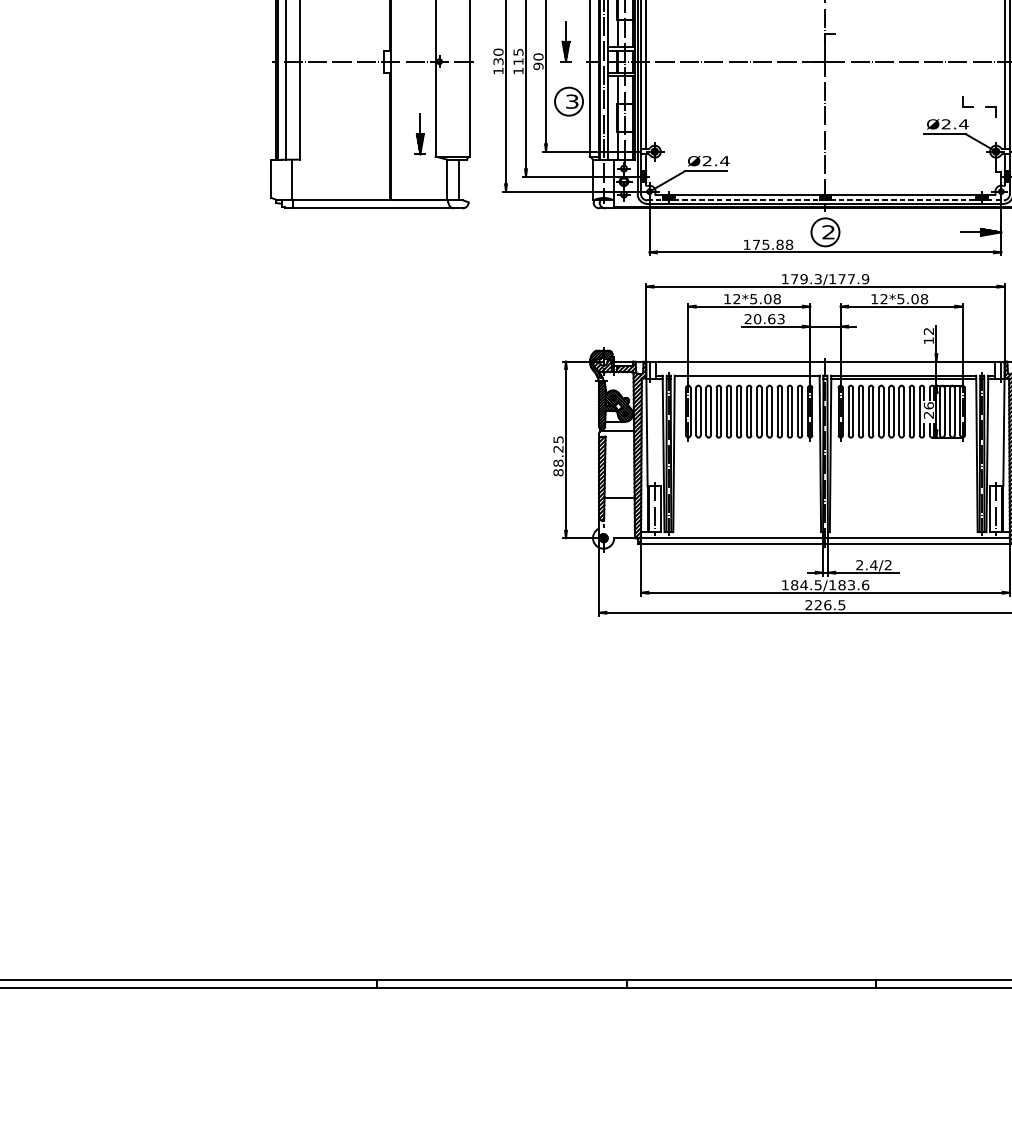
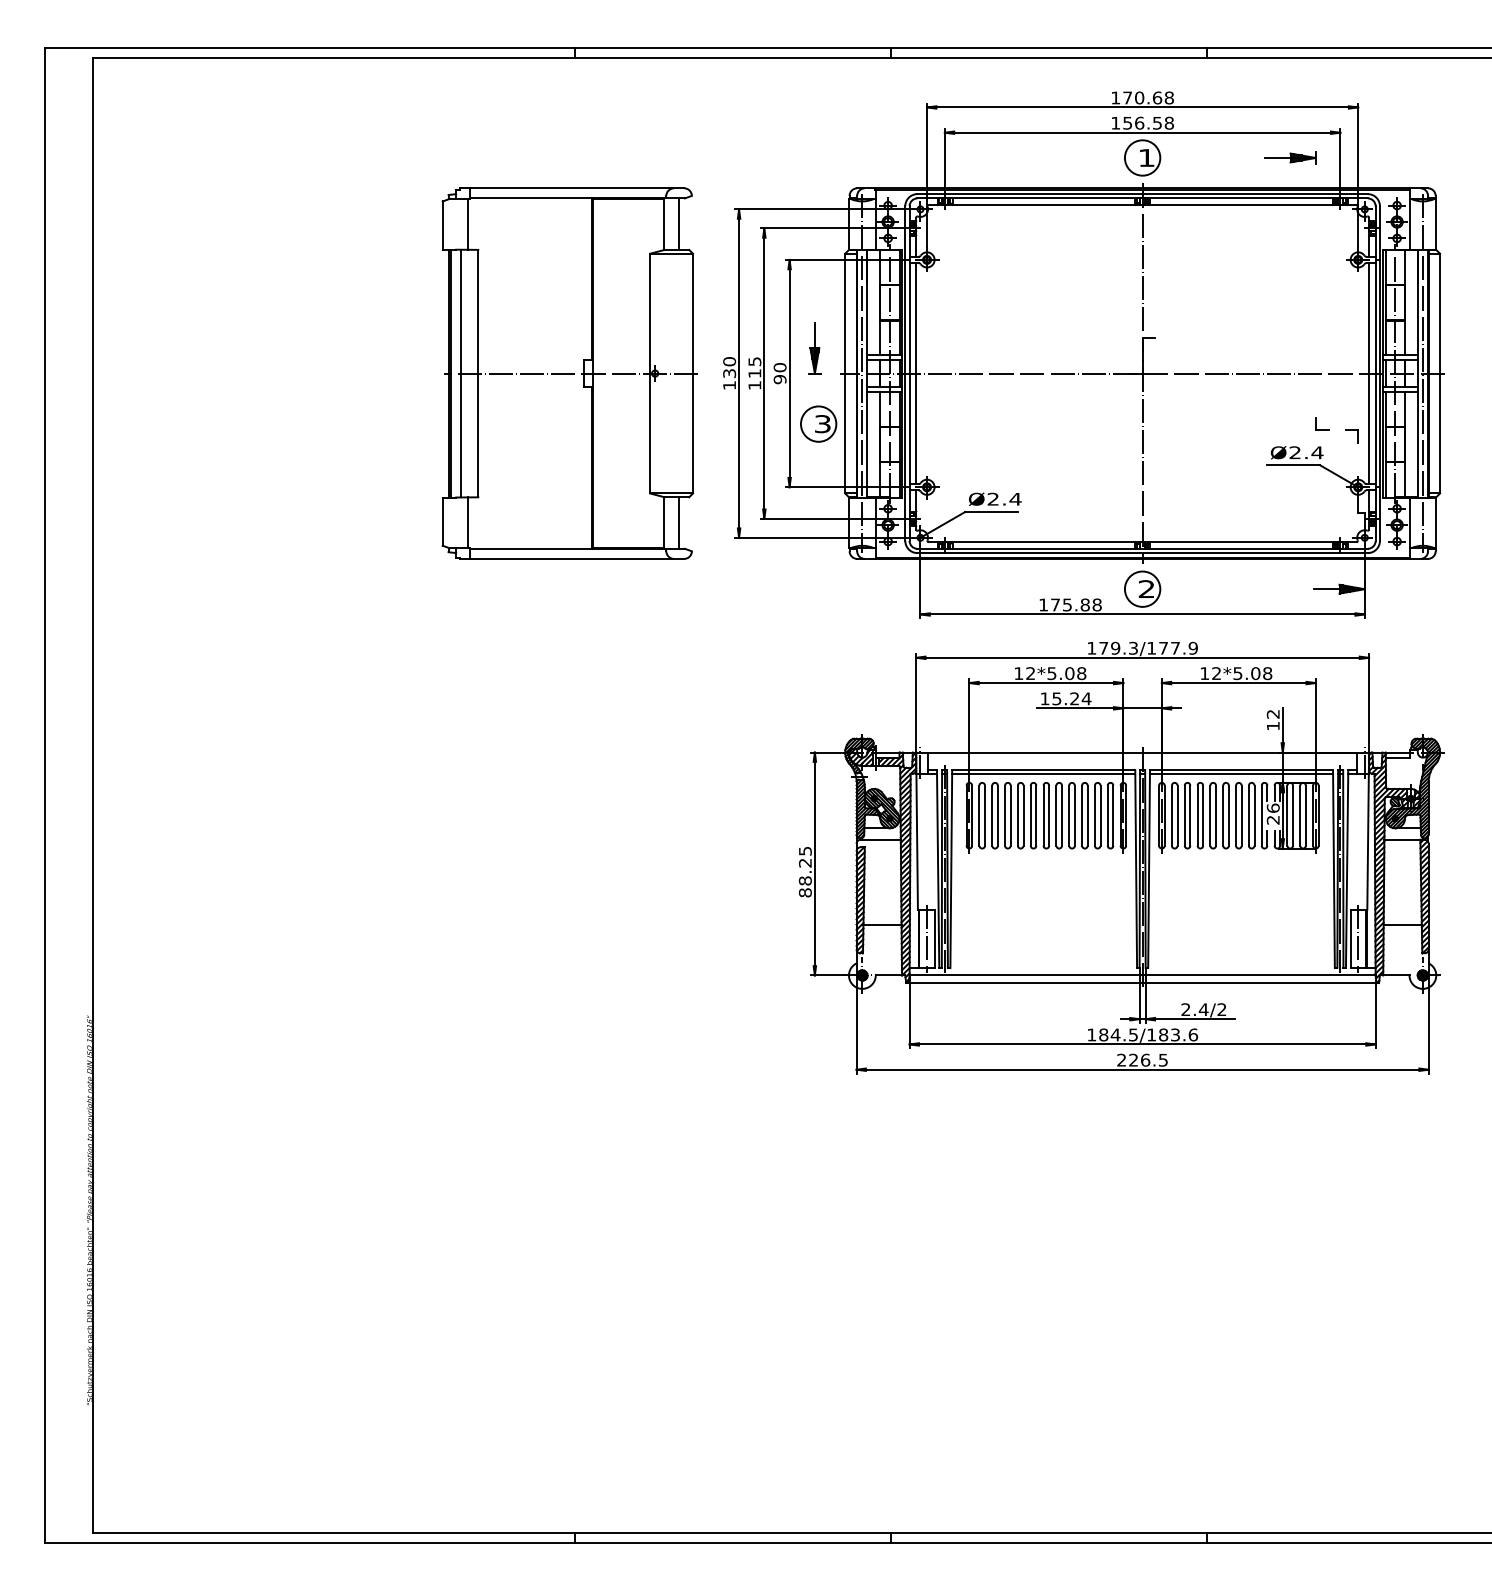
part: (420, 134) -> (630, 465), removed
line: (826, 200) -> (1143, 548), dashed -> solid
text: (764, 318) -> (1065, 698), 20.63 -> 15.24
line: (747, 379) -> (1043, 774), added

